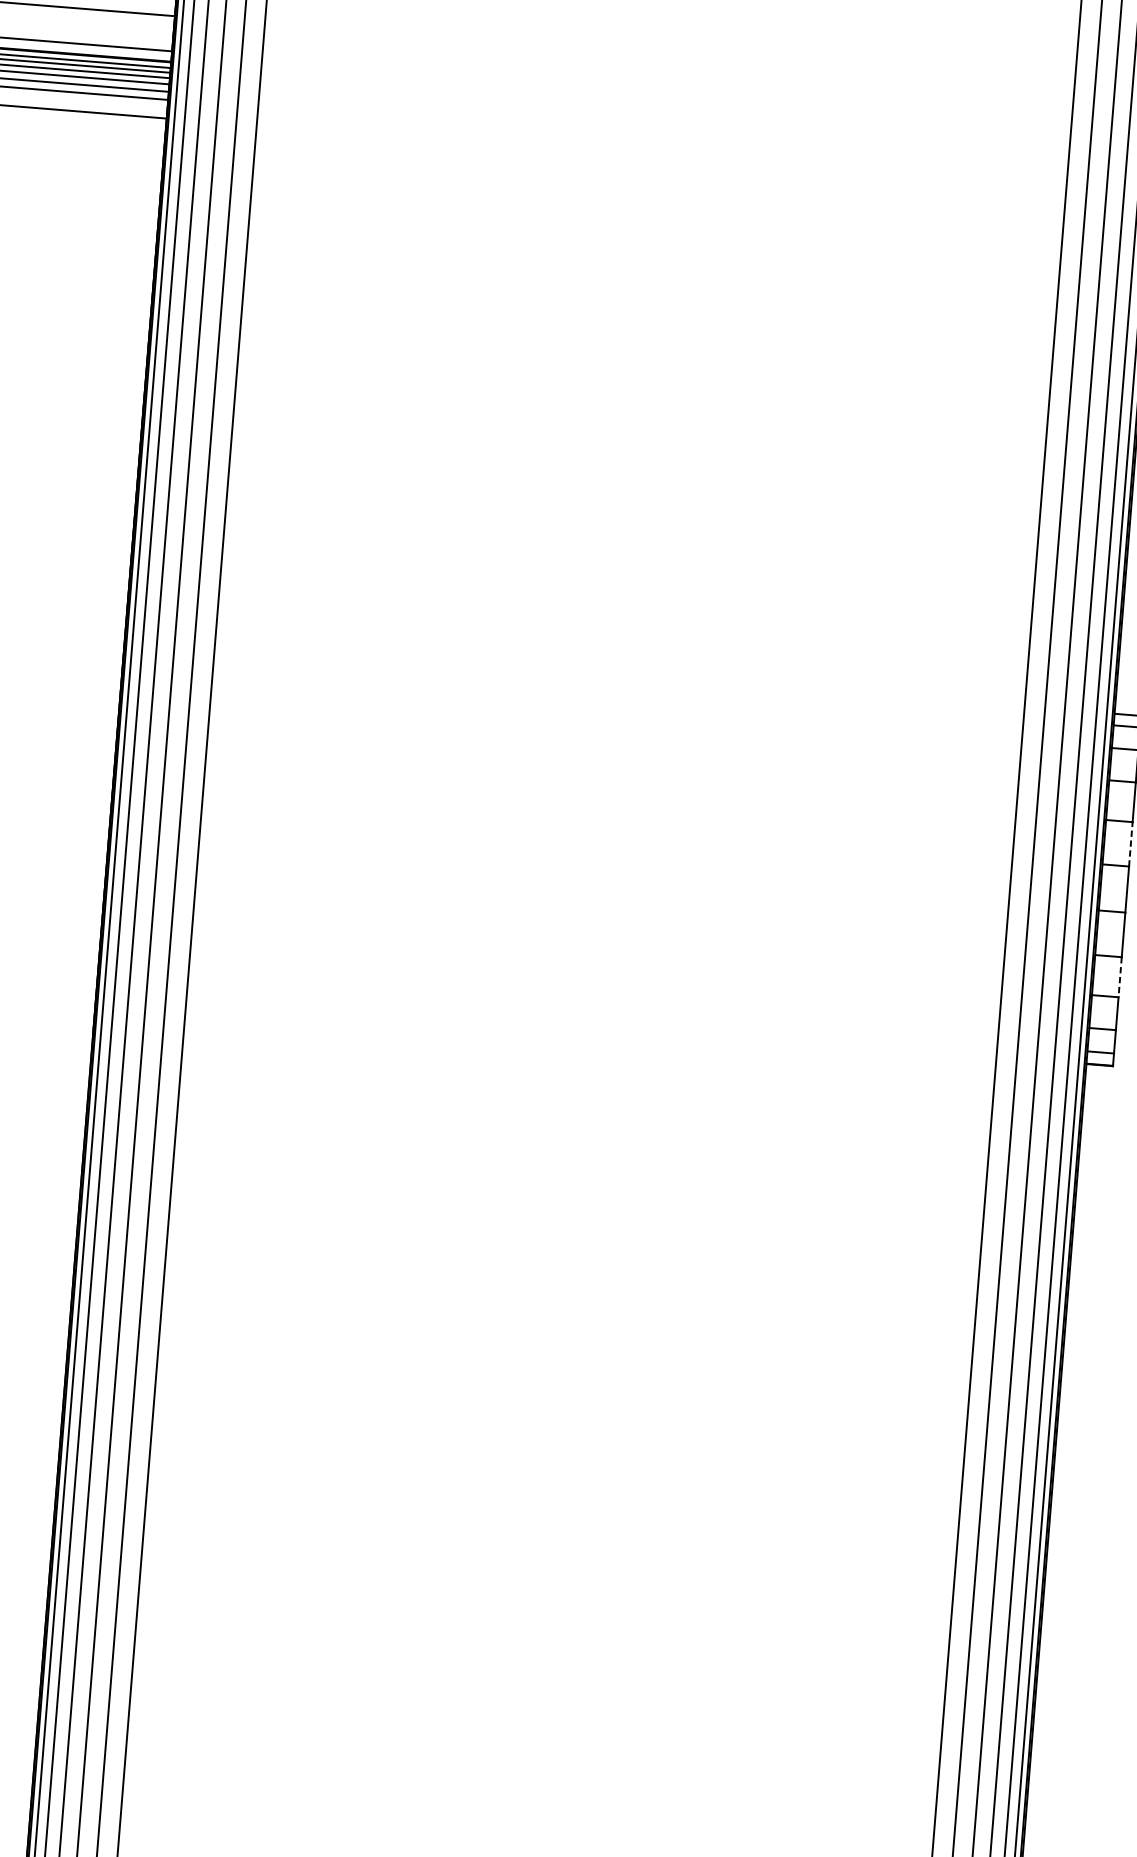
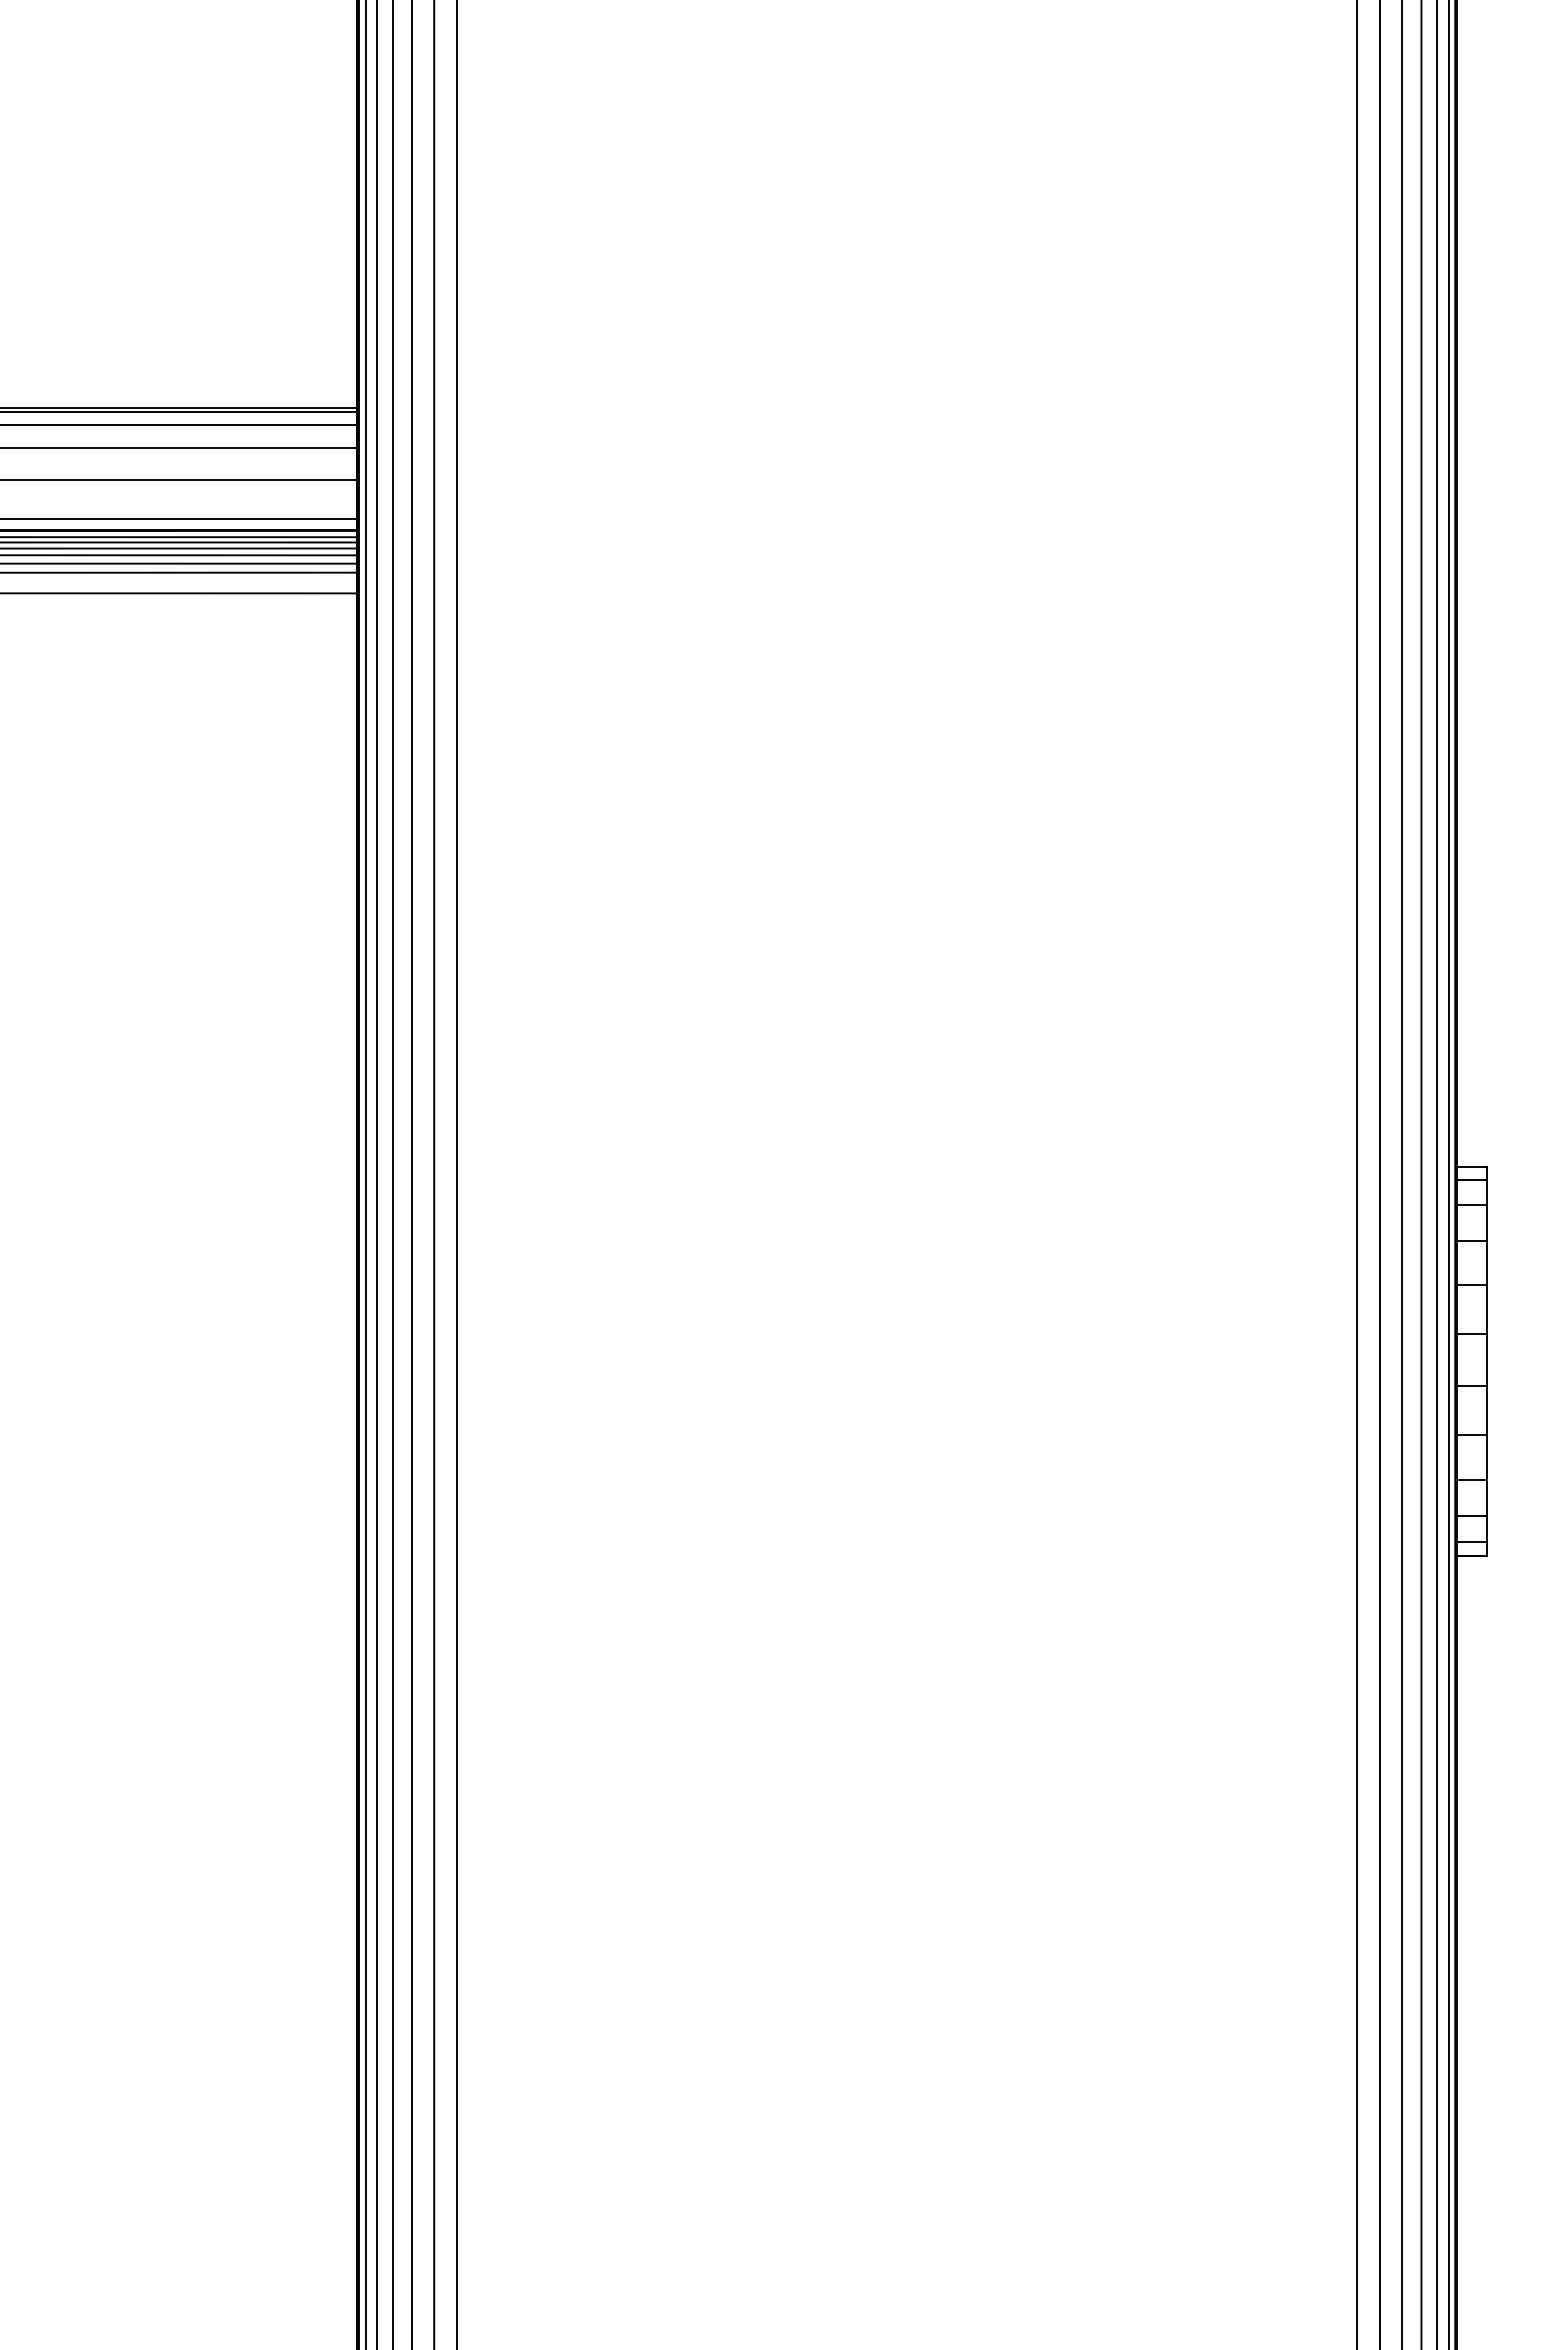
line: (1130, 844) -> (1486, 1309), dashed -> solid
line: (1119, 978) -> (1486, 1458), dashed -> solid

